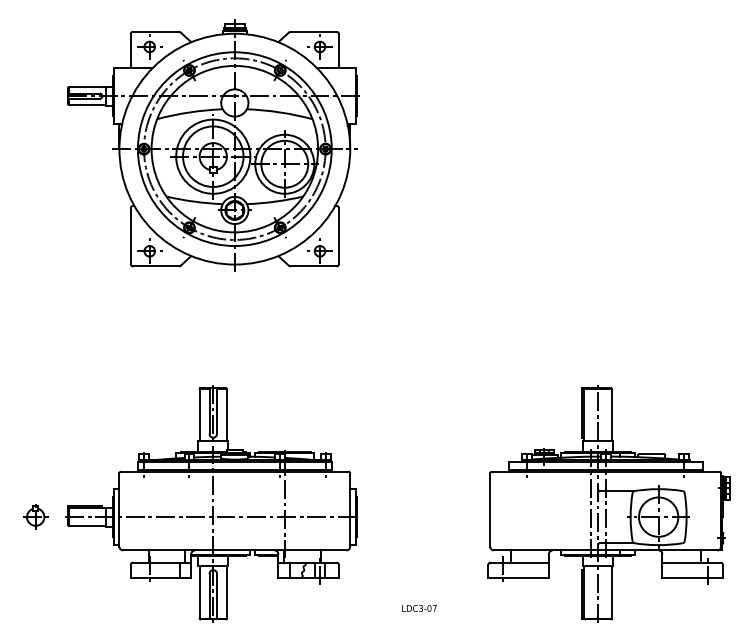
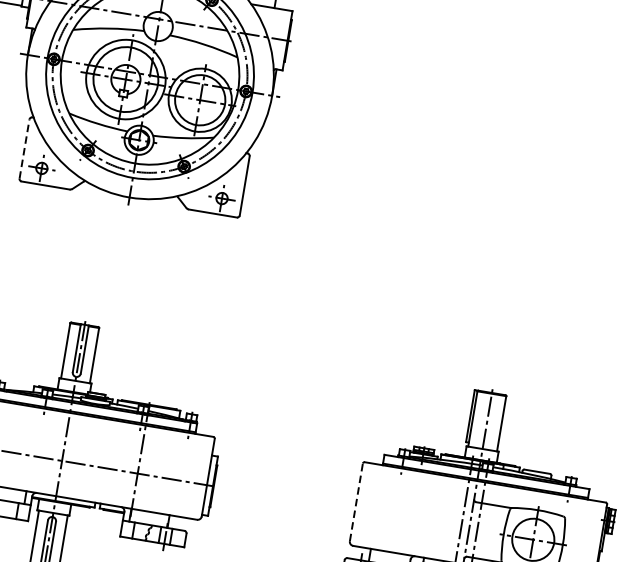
line: (130, 235) -> (24, 148), solid -> dashed
line: (490, 509) -> (356, 501), solid -> dashed

